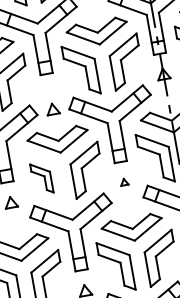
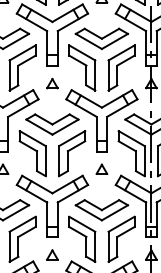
part: (52, 108) -> (52, 83), moved
part: (41, 178) -> (32, 153), size x1.67
part: (123, 181) -> (101, 168), size x1.67

